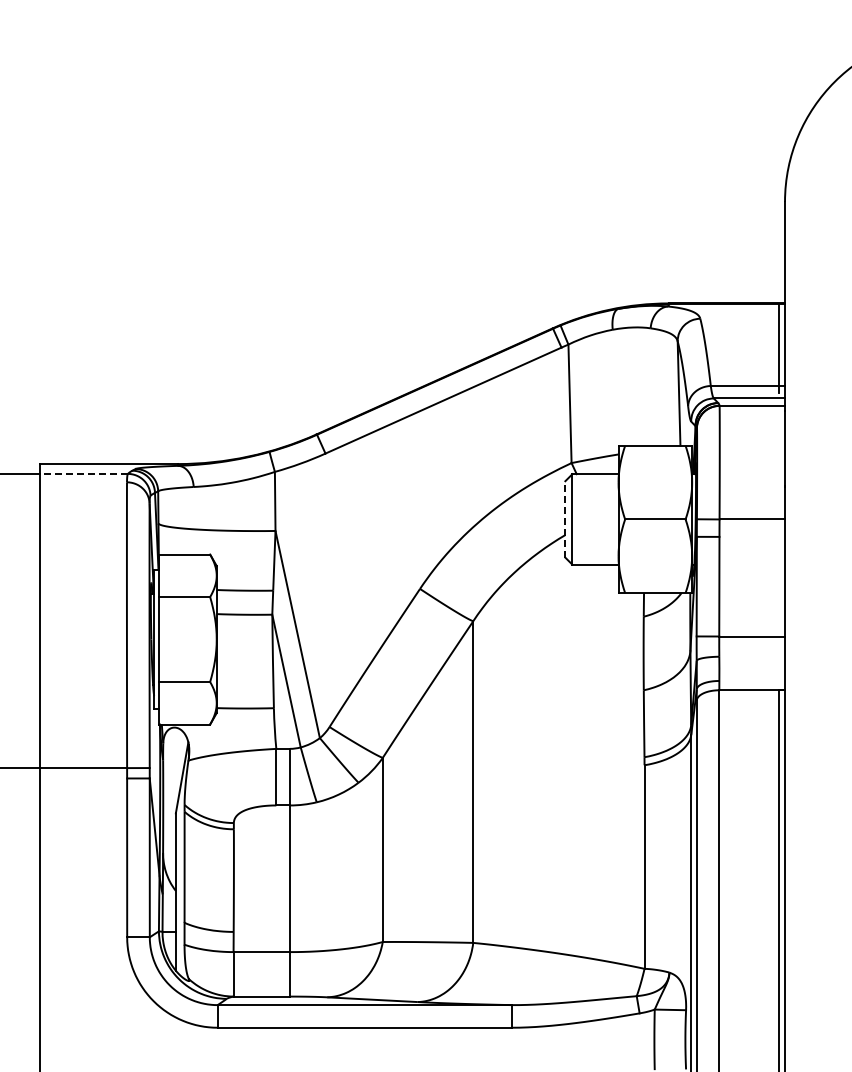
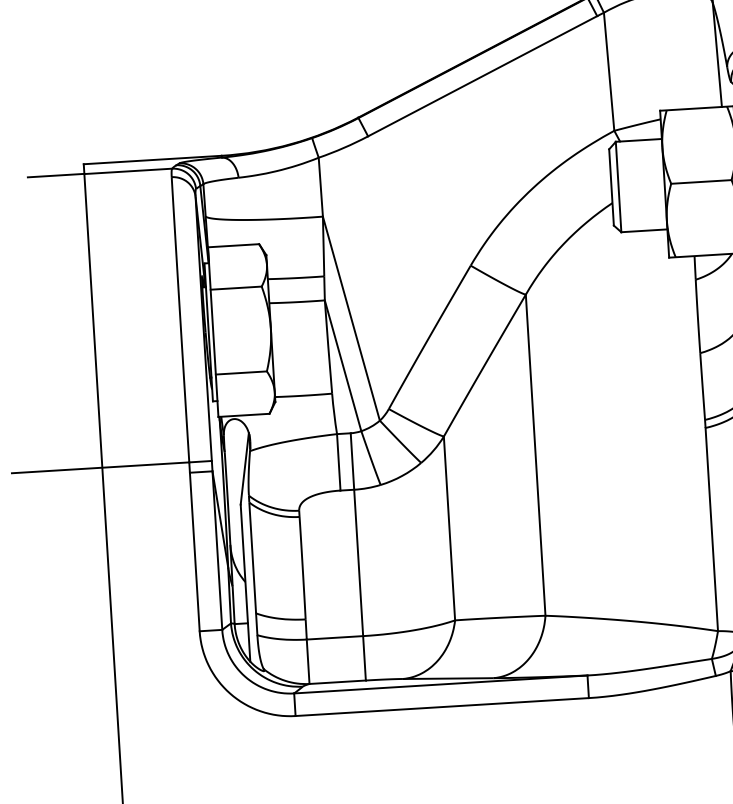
line: (83, 473) -> (127, 171), dashed -> solid
line: (565, 518) -> (611, 186), dashed -> solid

